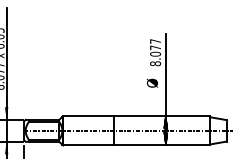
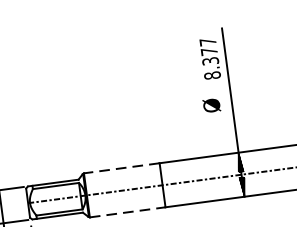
text: (155, 53) -> (210, 60), 8.077 -> 8.377
line: (87, 116) -> (120, 168), solid -> dashed
line: (88, 145) -> (127, 212), solid -> dashed

